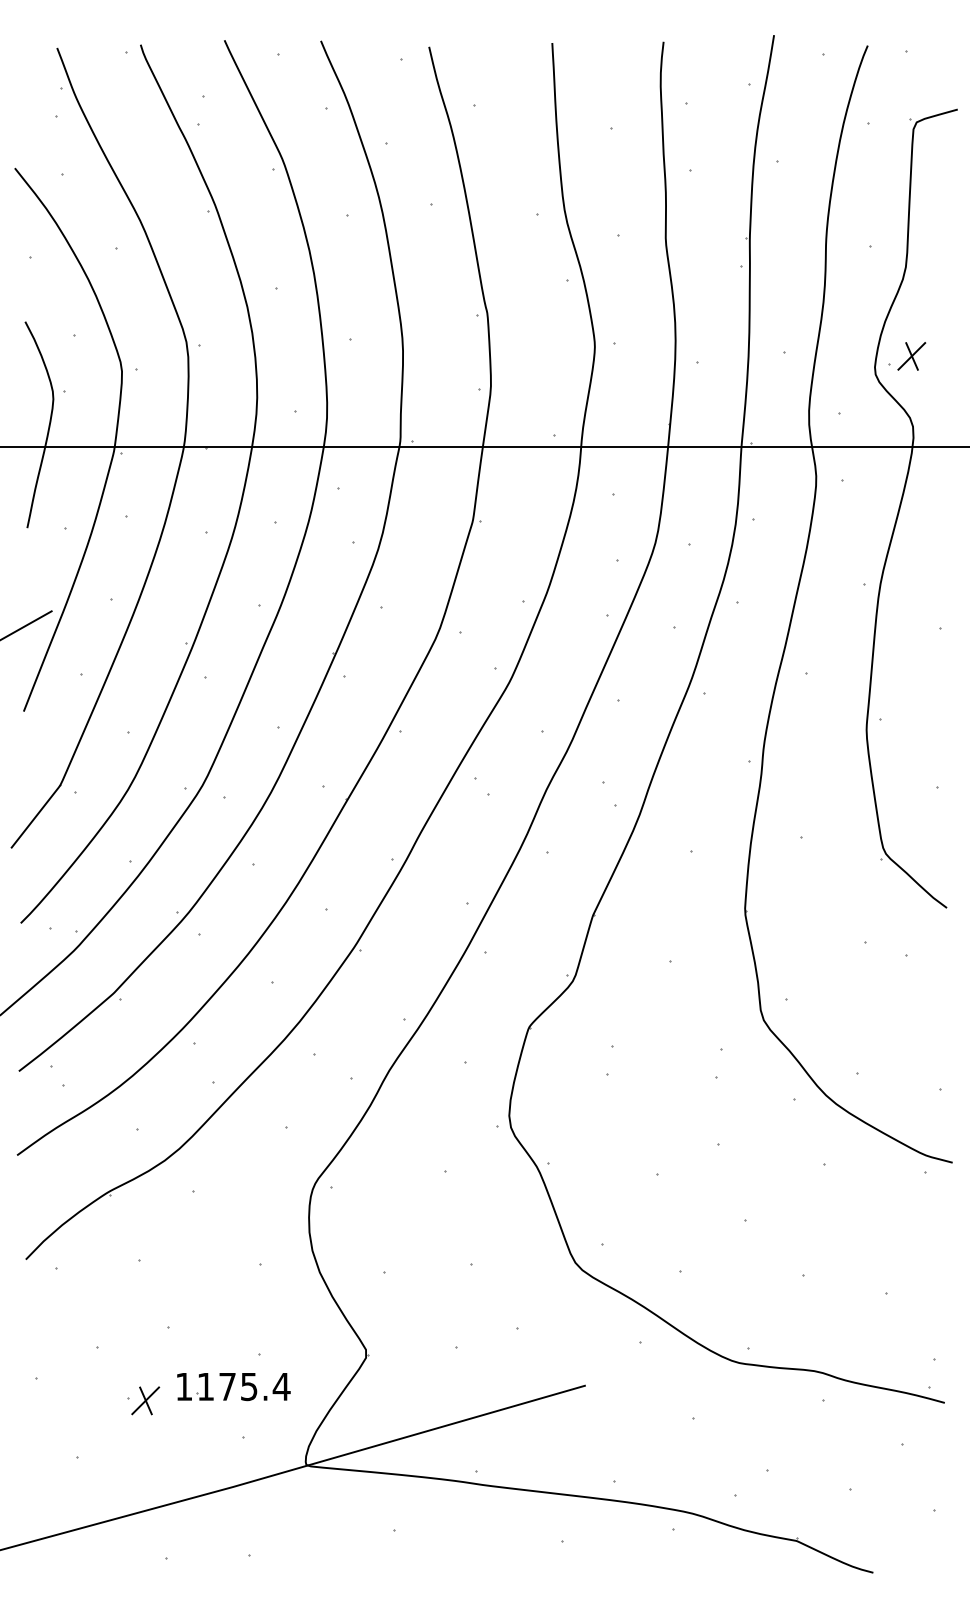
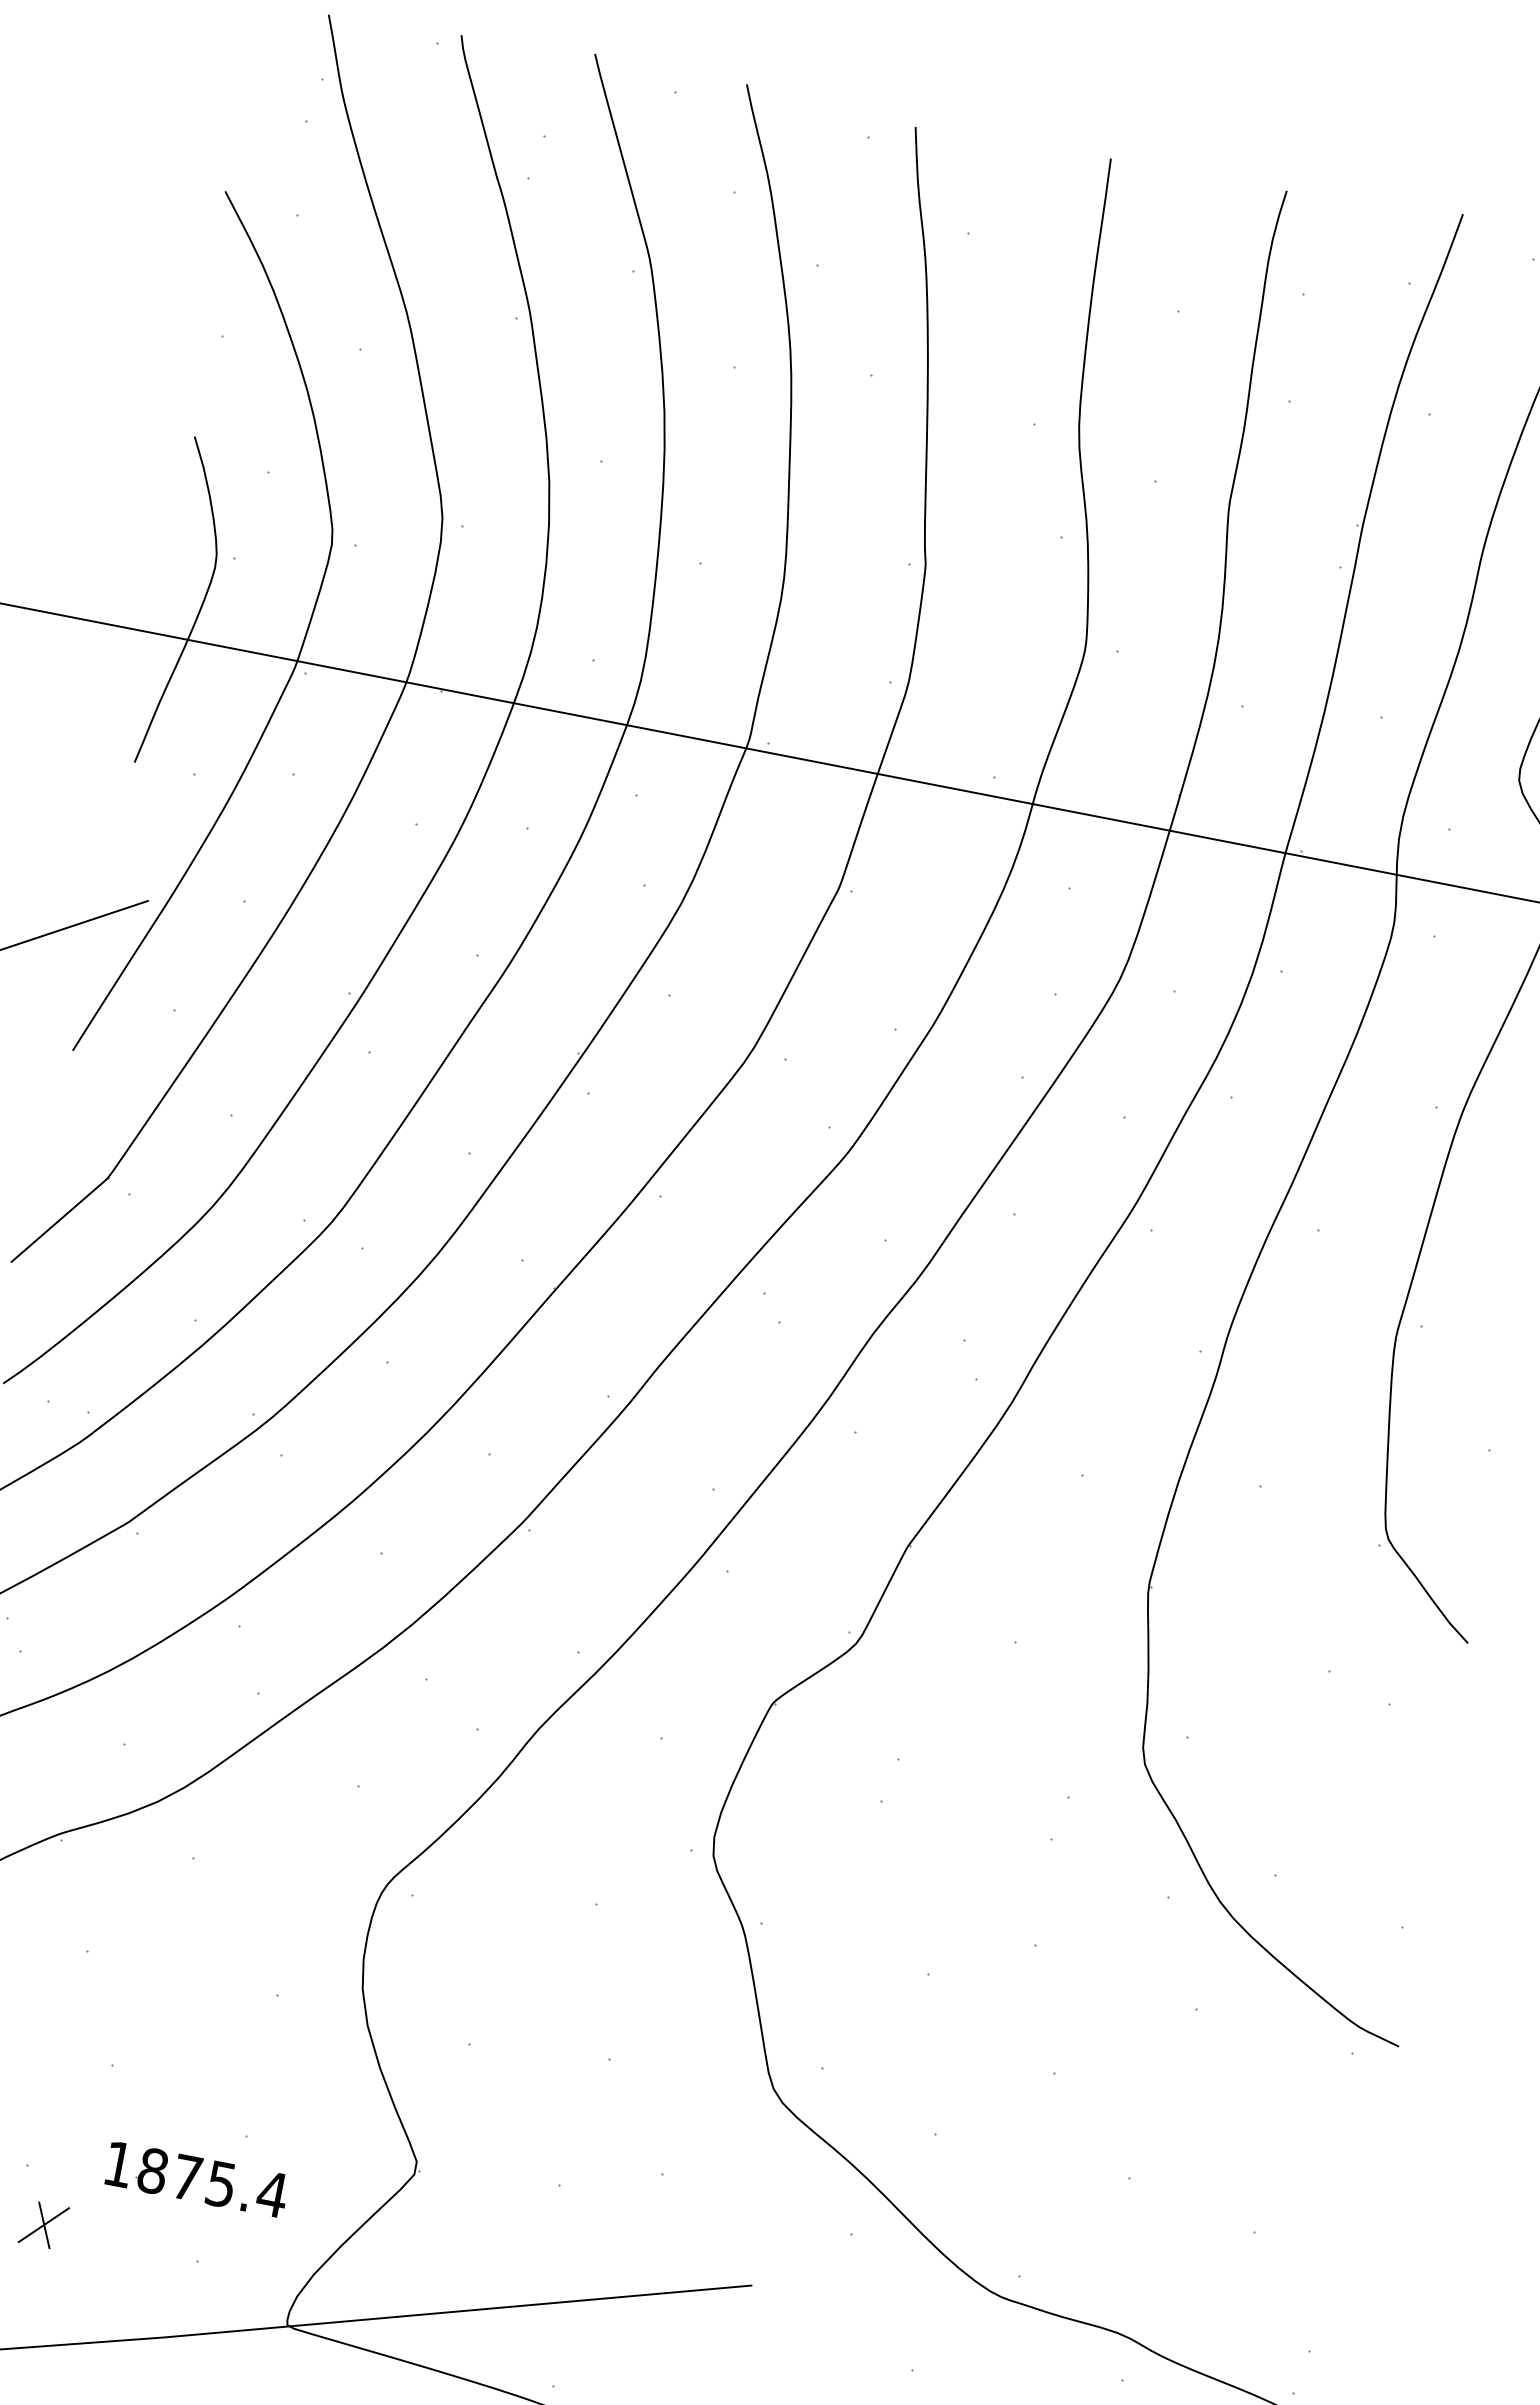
text: (205, 1386) -> (152, 2170), 1175.4 -> 1875.4
part: (145, 1400) -> (43, 2224), moved

